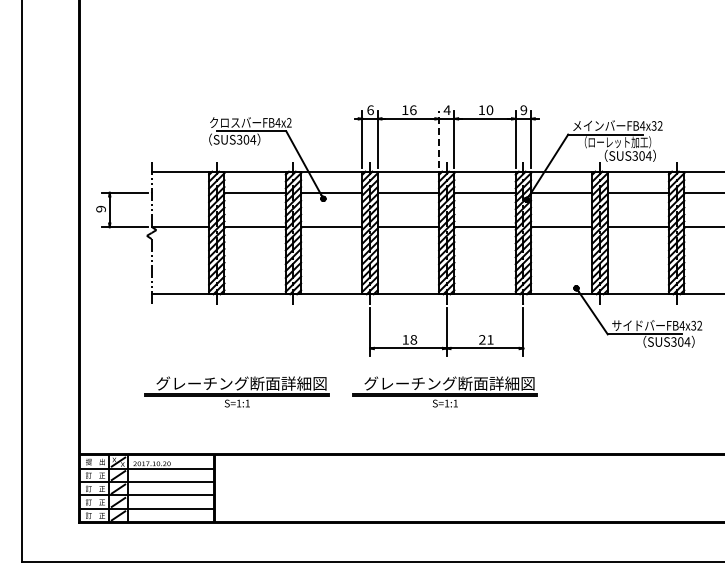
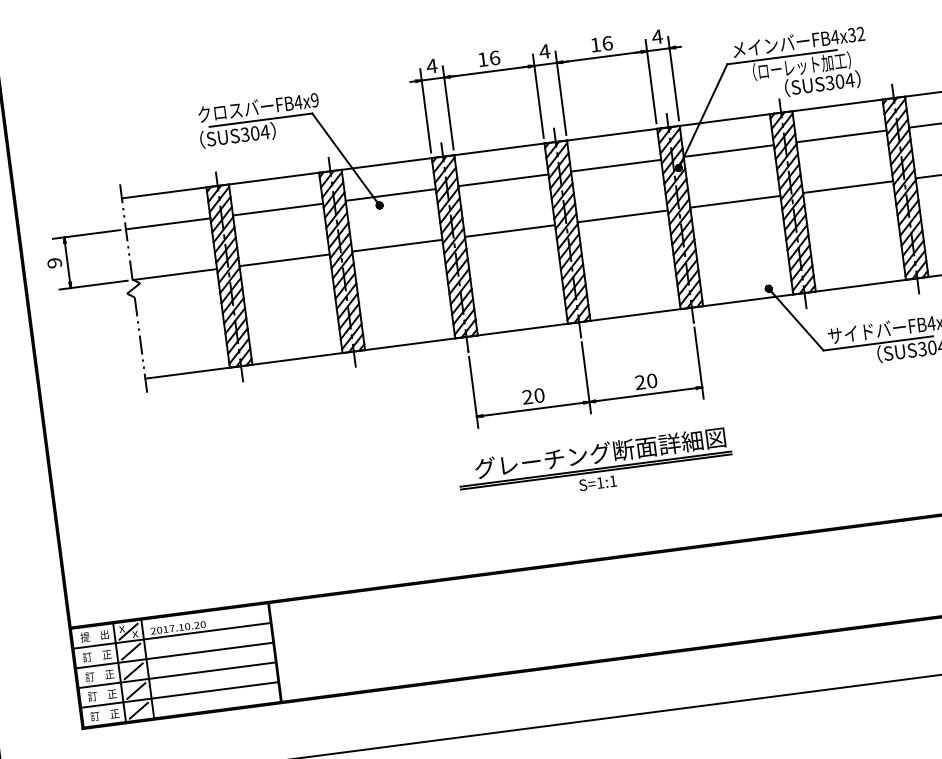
text: (489, 109) -> (606, 42), 10 -> 16
text: (370, 110) -> (431, 66), 6 -> 4
text: (523, 110) -> (656, 37), 9 -> 4
text: (288, 122) -> (313, 99), FB4x2 -> FB4x9
line: (439, 139) -> (538, 96), dashed -> solid
line: (180, 192) -> (168, 223), added
text: (409, 339) -> (533, 395), 18 -> 20
text: (490, 339) -> (652, 380), 21 -> 20
part: (236, 391) -> (288, 505), removed

